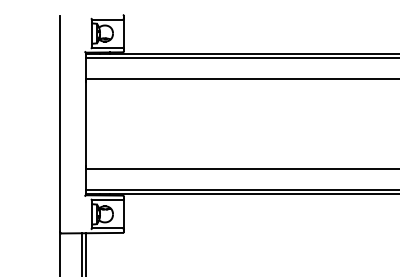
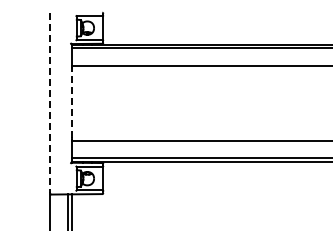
line: (60, 124) -> (50, 103), solid -> dashed
line: (85, 124) -> (71, 103), solid -> dashed

